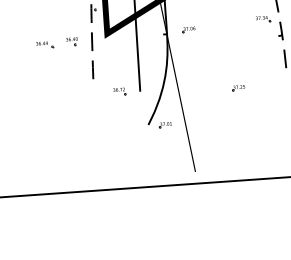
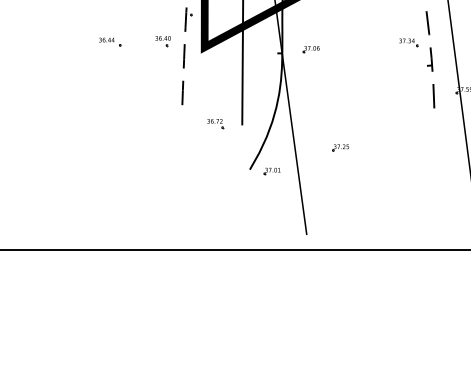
part: (71, 41) -> (162, 41), moved
part: (44, 44) -> (110, 41), moved
part: (238, 87) -> (340, 147), moved

